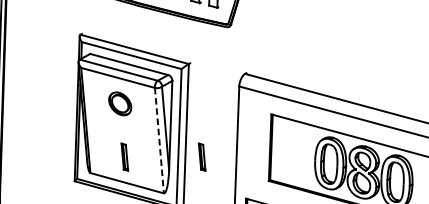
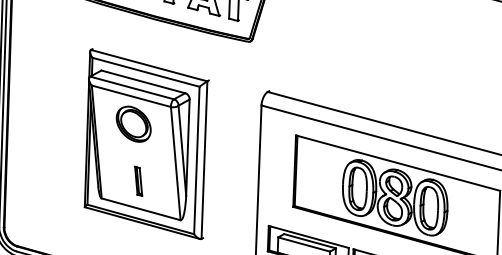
part: (120, 103) -> (133, 123), size x1.43
line: (159, 140) -> (175, 163), dashed -> solid
part: (202, 156) -> (221, 180), removed

